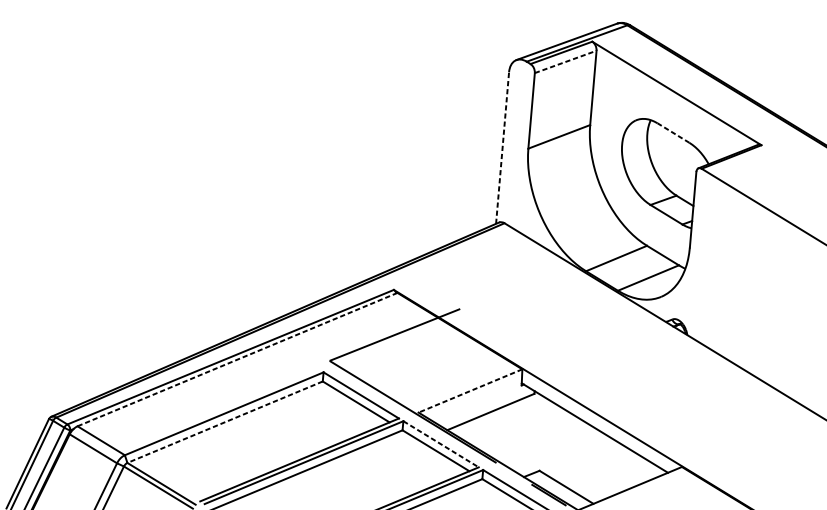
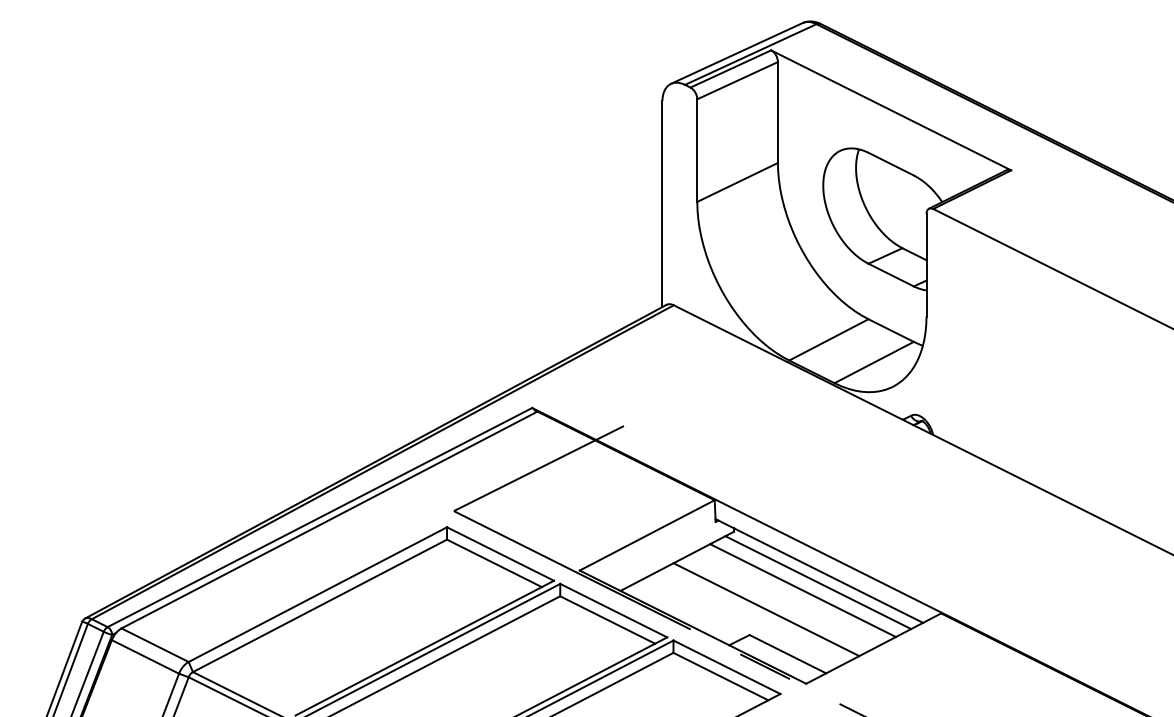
line: (566, 61) -> (738, 80), dashed -> solid
line: (673, 132) -> (890, 163), dashed -> solid
line: (502, 148) -> (662, 204), dashed -> solid
line: (237, 359) -> (329, 520), dashed -> solid
line: (469, 391) -> (646, 535), dashed -> solid
line: (224, 422) -> (319, 606), dashed -> solid
line: (593, 436) -> (818, 582), added
line: (581, 441) -> (802, 590), added
line: (440, 444) -> (613, 610), dashed -> solid
line: (553, 453) -> (766, 609), added

